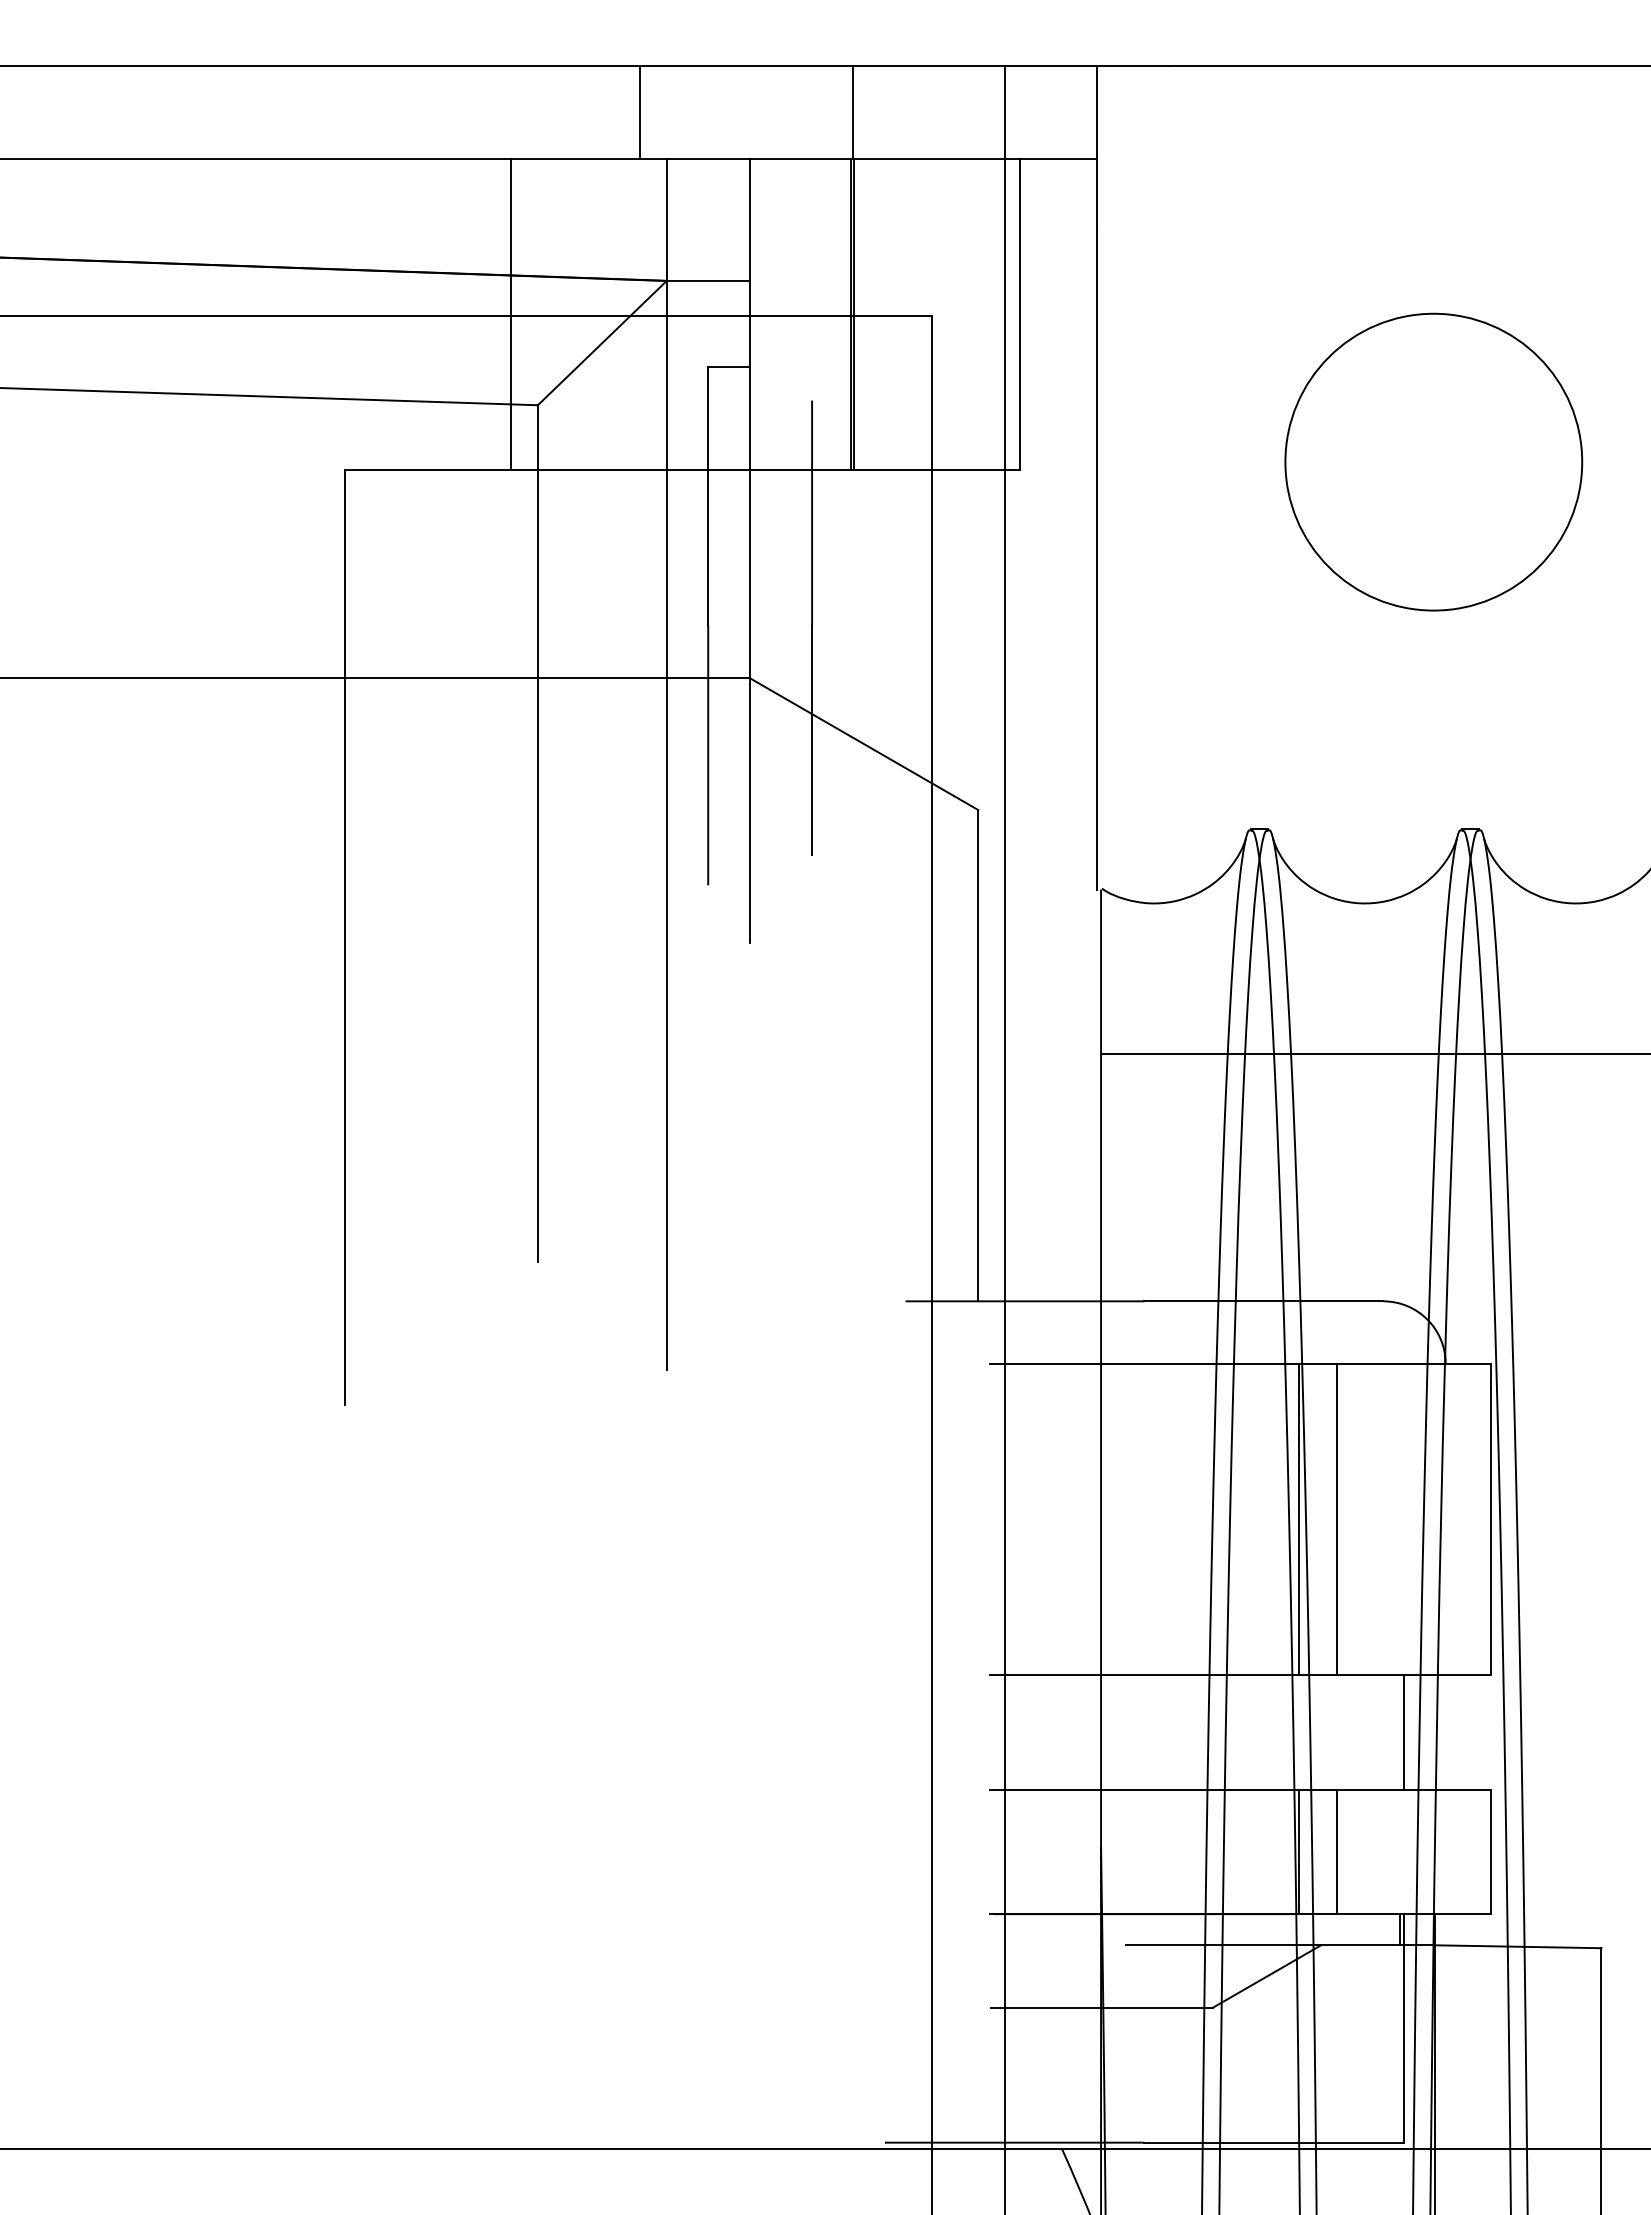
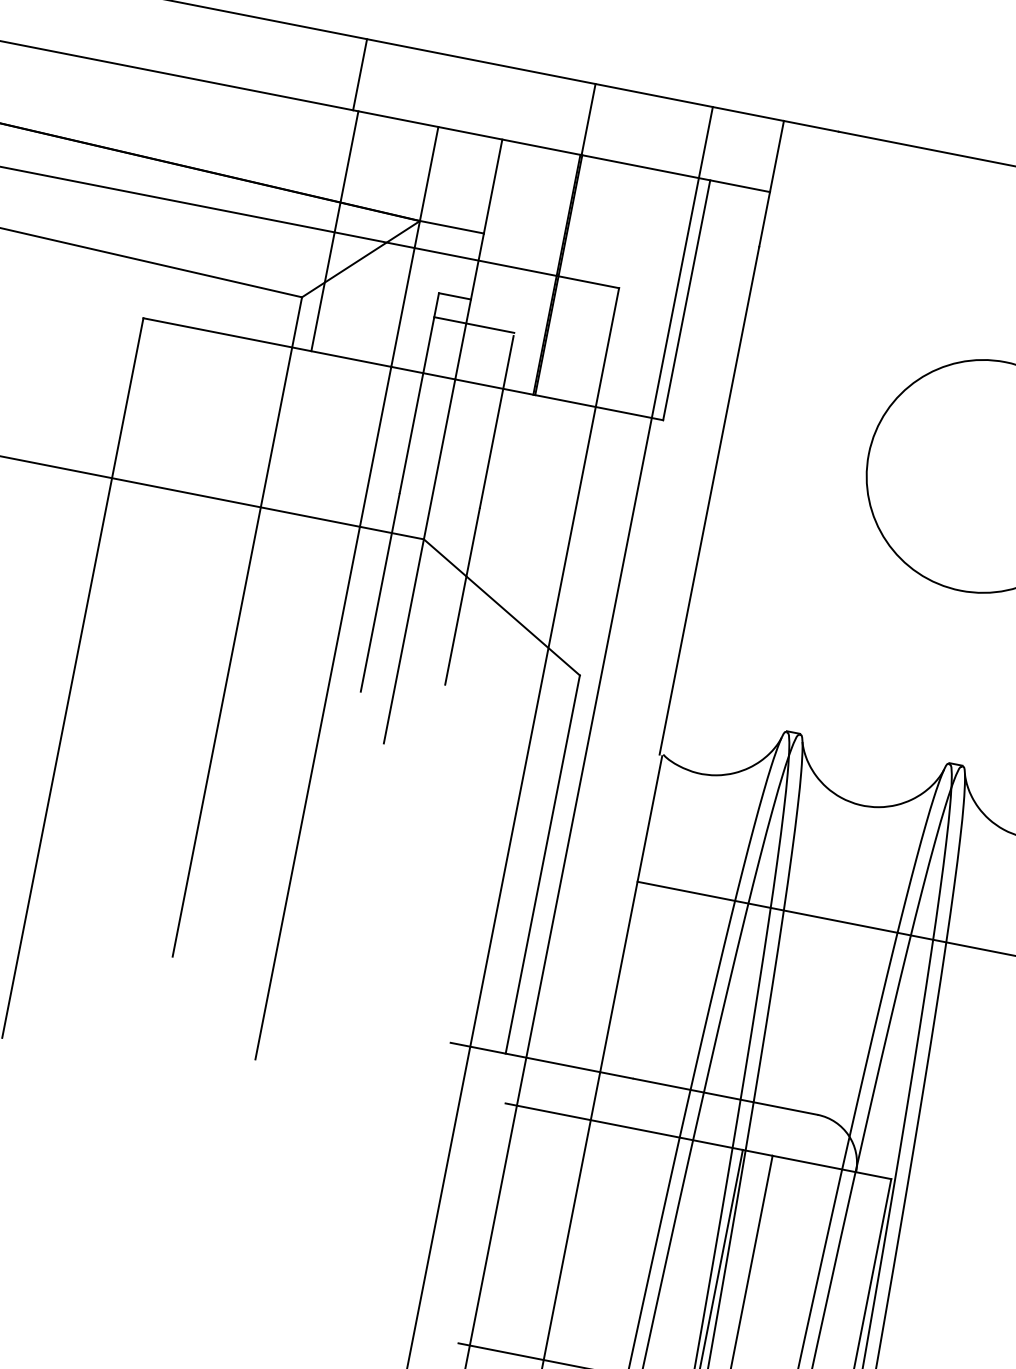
line: (639, 112) -> (359, 74), moved
line: (510, 314) -> (334, 231), moved
line: (760, 397) -> (474, 324), added

